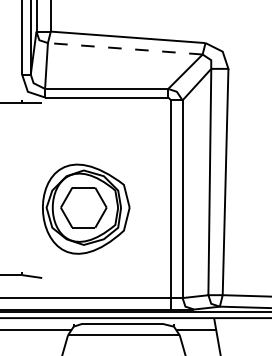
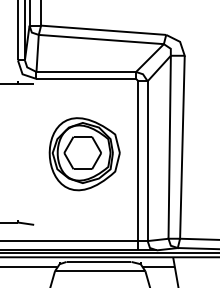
line: (125, 48) -> (101, 39), dashed -> solid
part: (85, 209) -> (84, 154), moved

